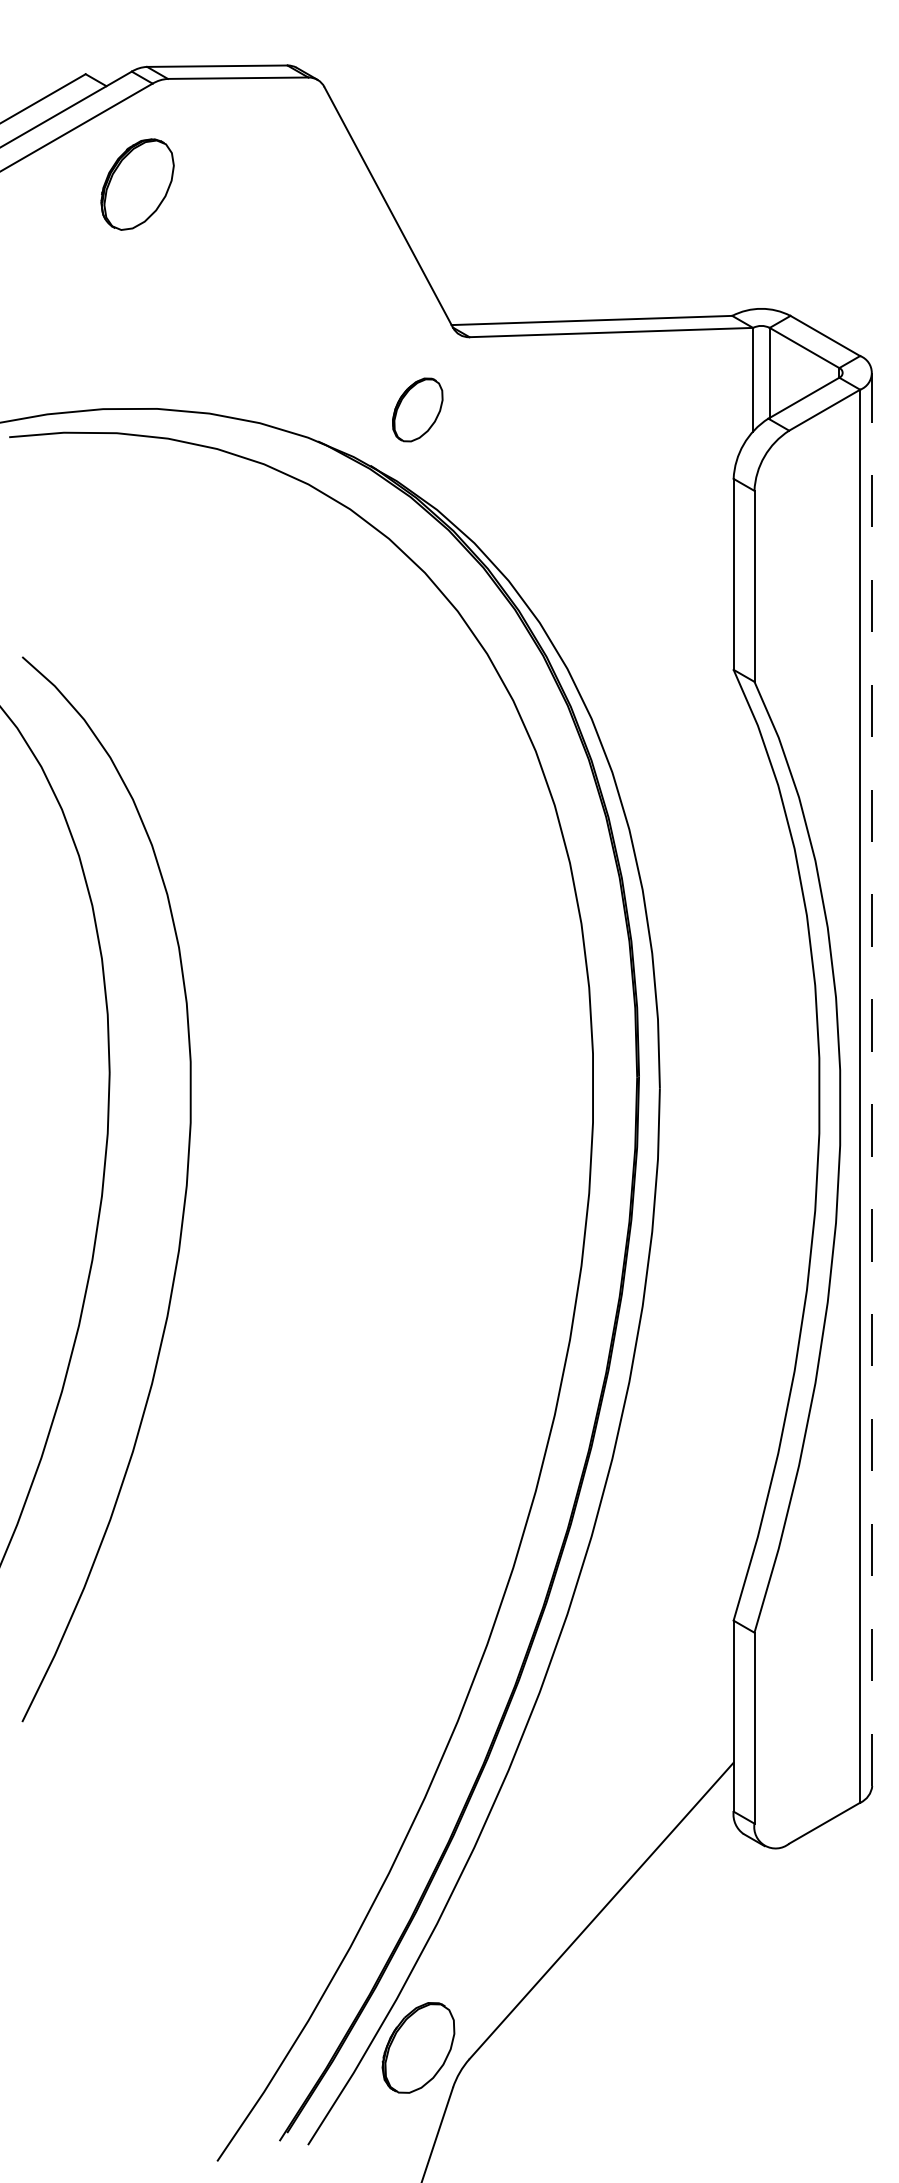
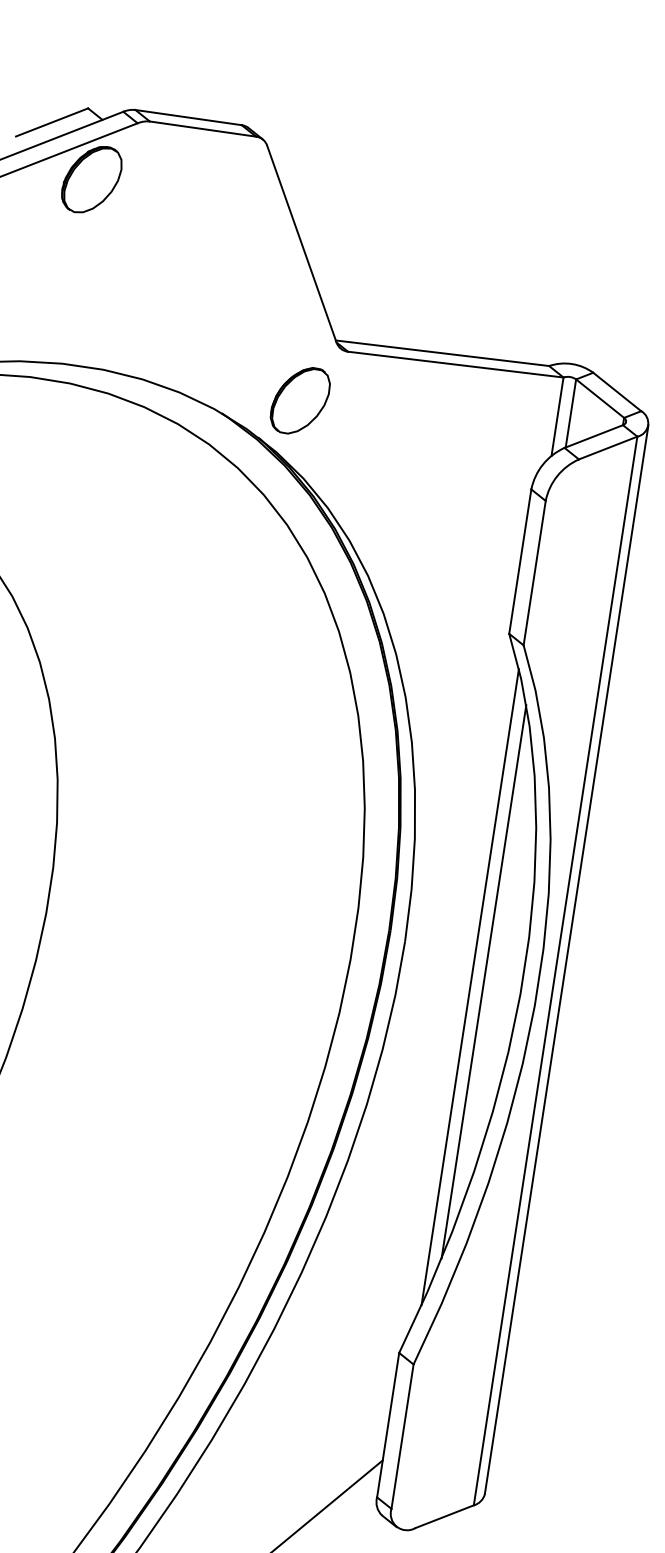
part: (137, 184) -> (91, 179), moved
part: (417, 409) -> (300, 400), size x1.43
line: (872, 1079) -> (566, 959), dashed -> solid
line: (769, 1124) -> (483, 981), added
line: (753, 1133) -> (470, 986), added

